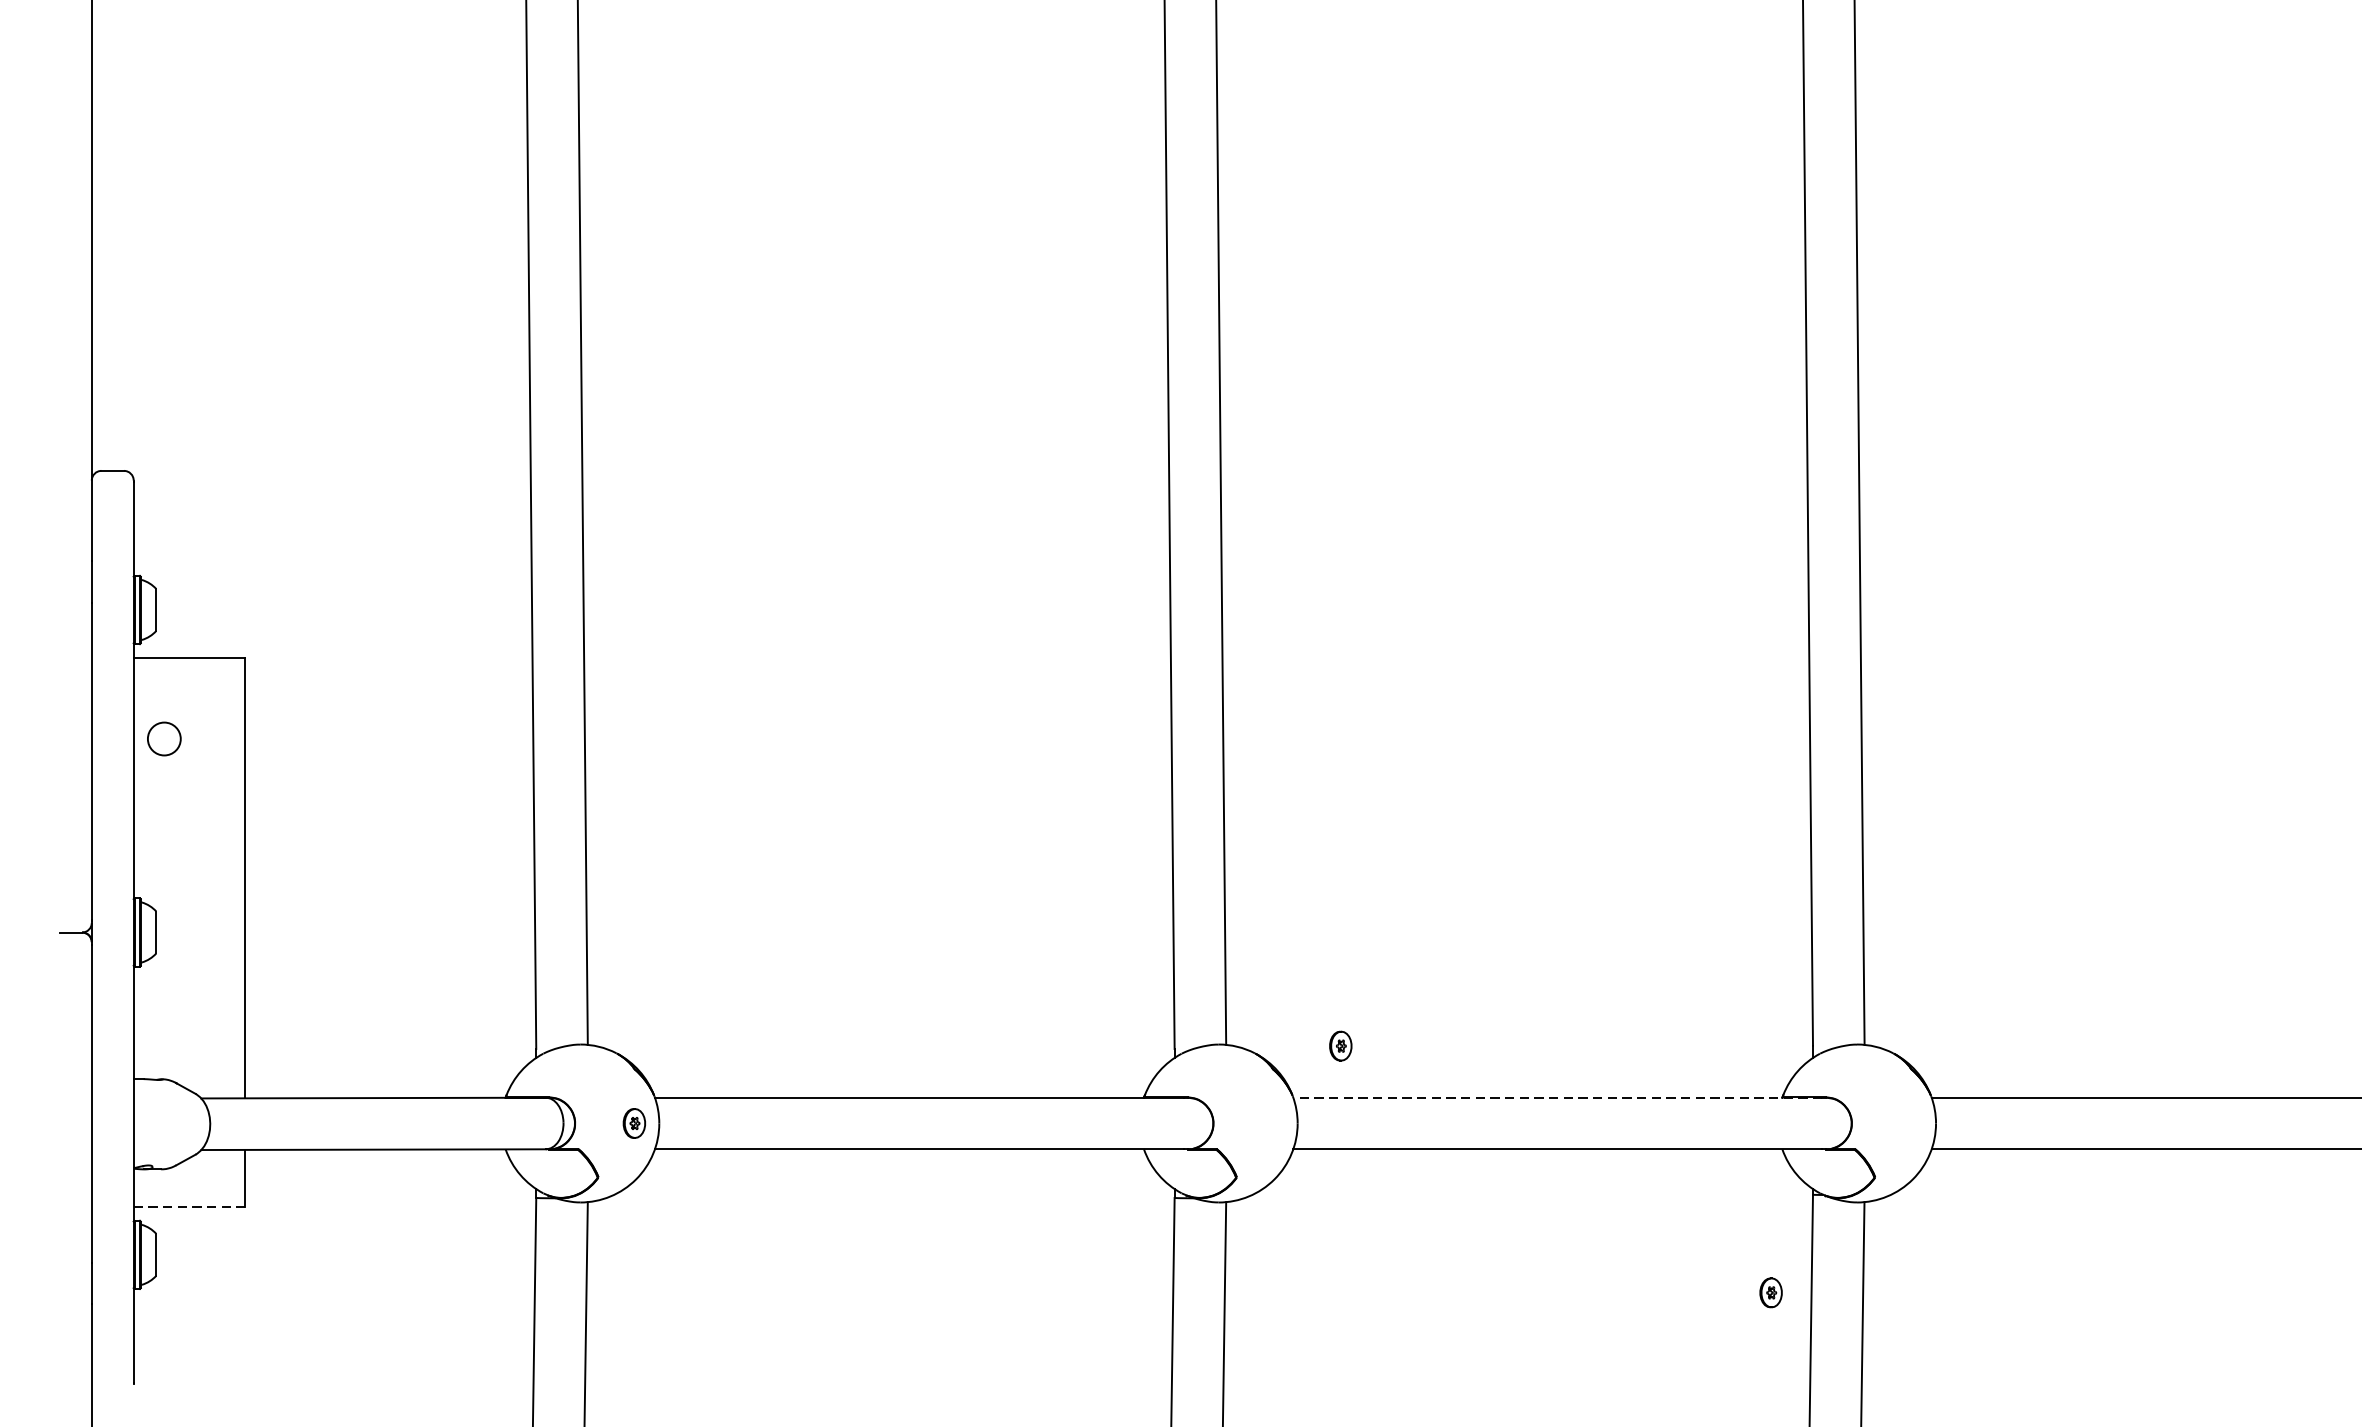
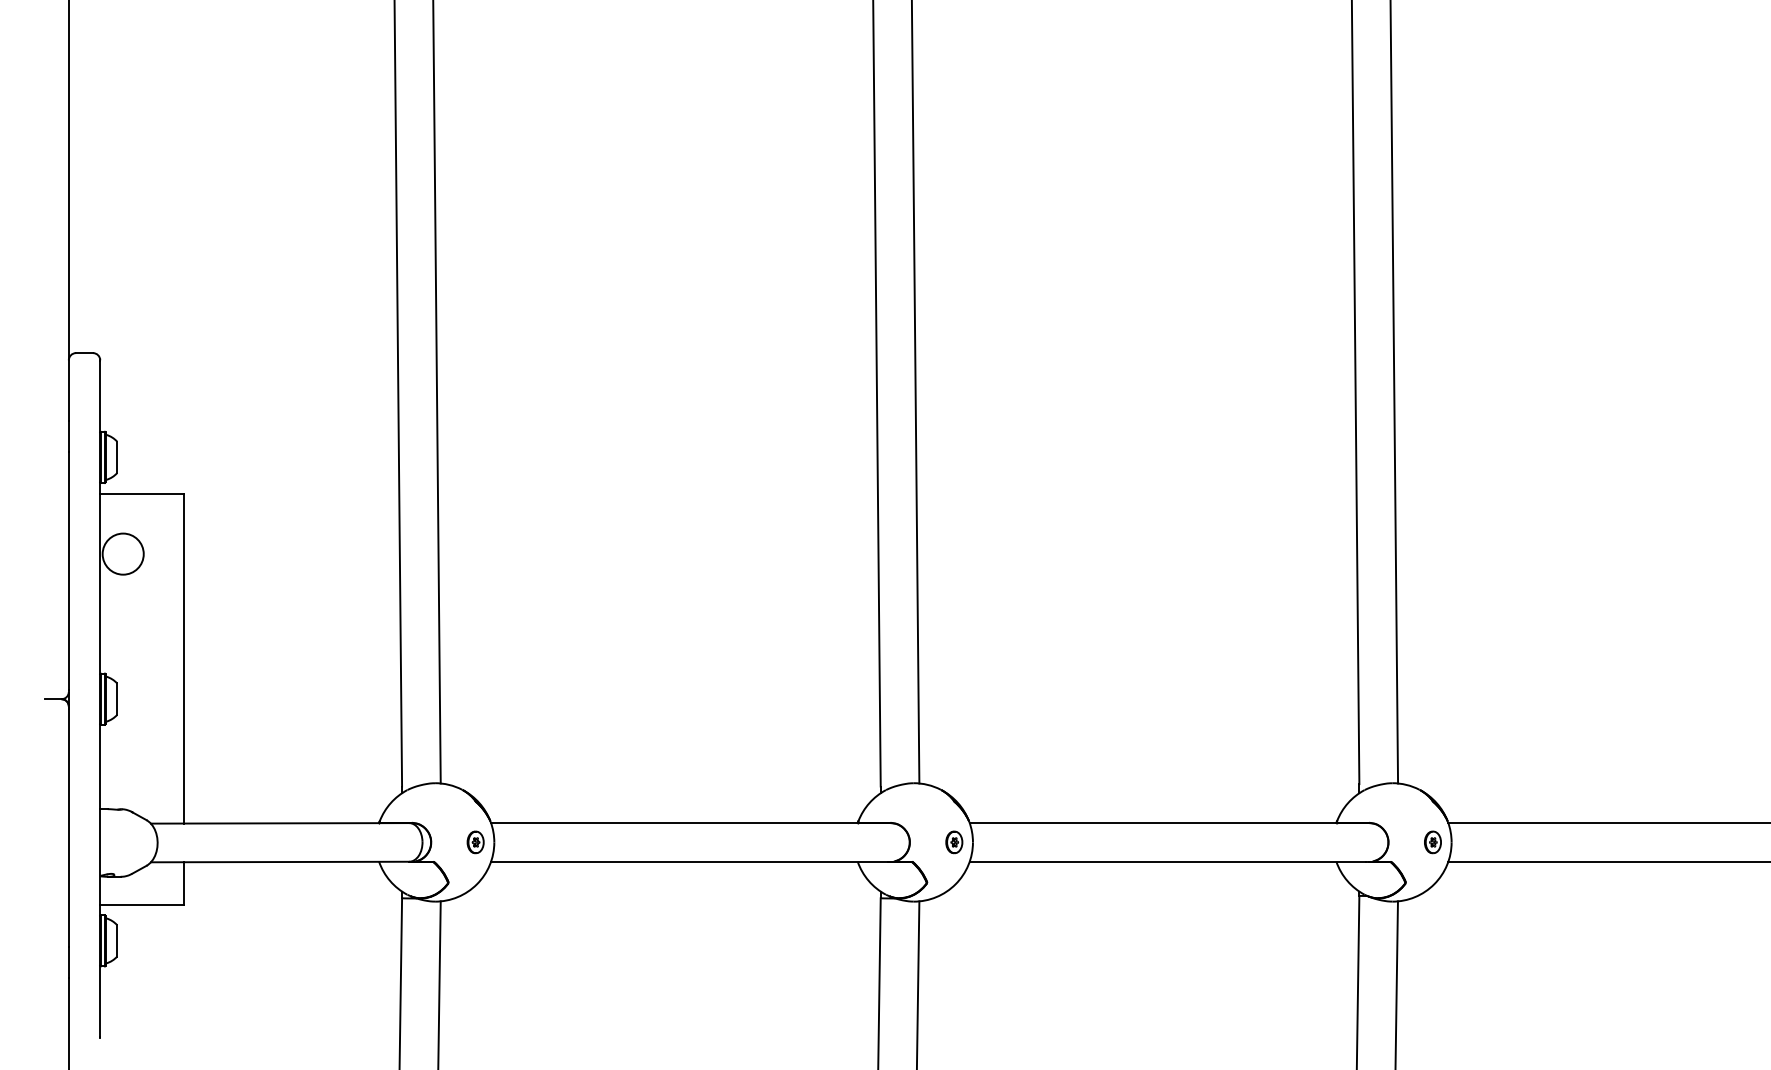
circle: (163, 738) -> (122, 553), size x1.67
part: (1341, 1046) -> (954, 842), moved
line: (1557, 1098) -> (1167, 823), dashed -> solid
line: (188, 1206) -> (141, 904), dashed -> solid
part: (1770, 1292) -> (1432, 842), moved

